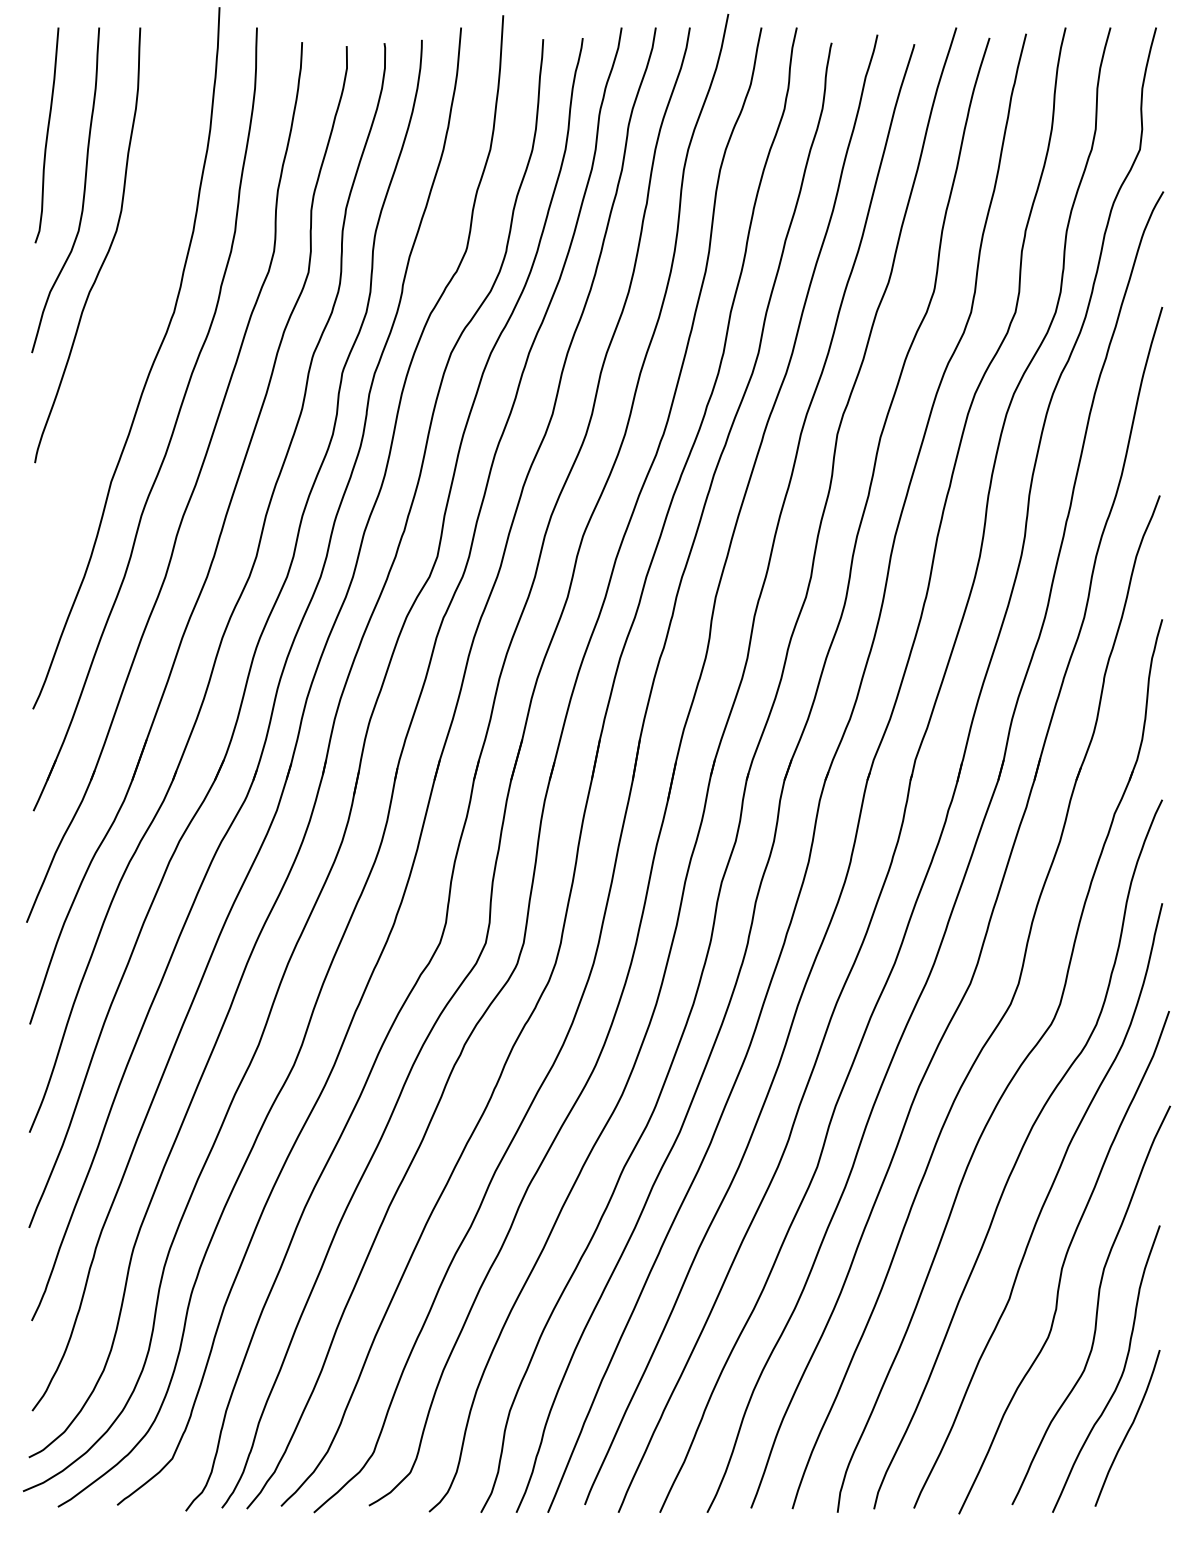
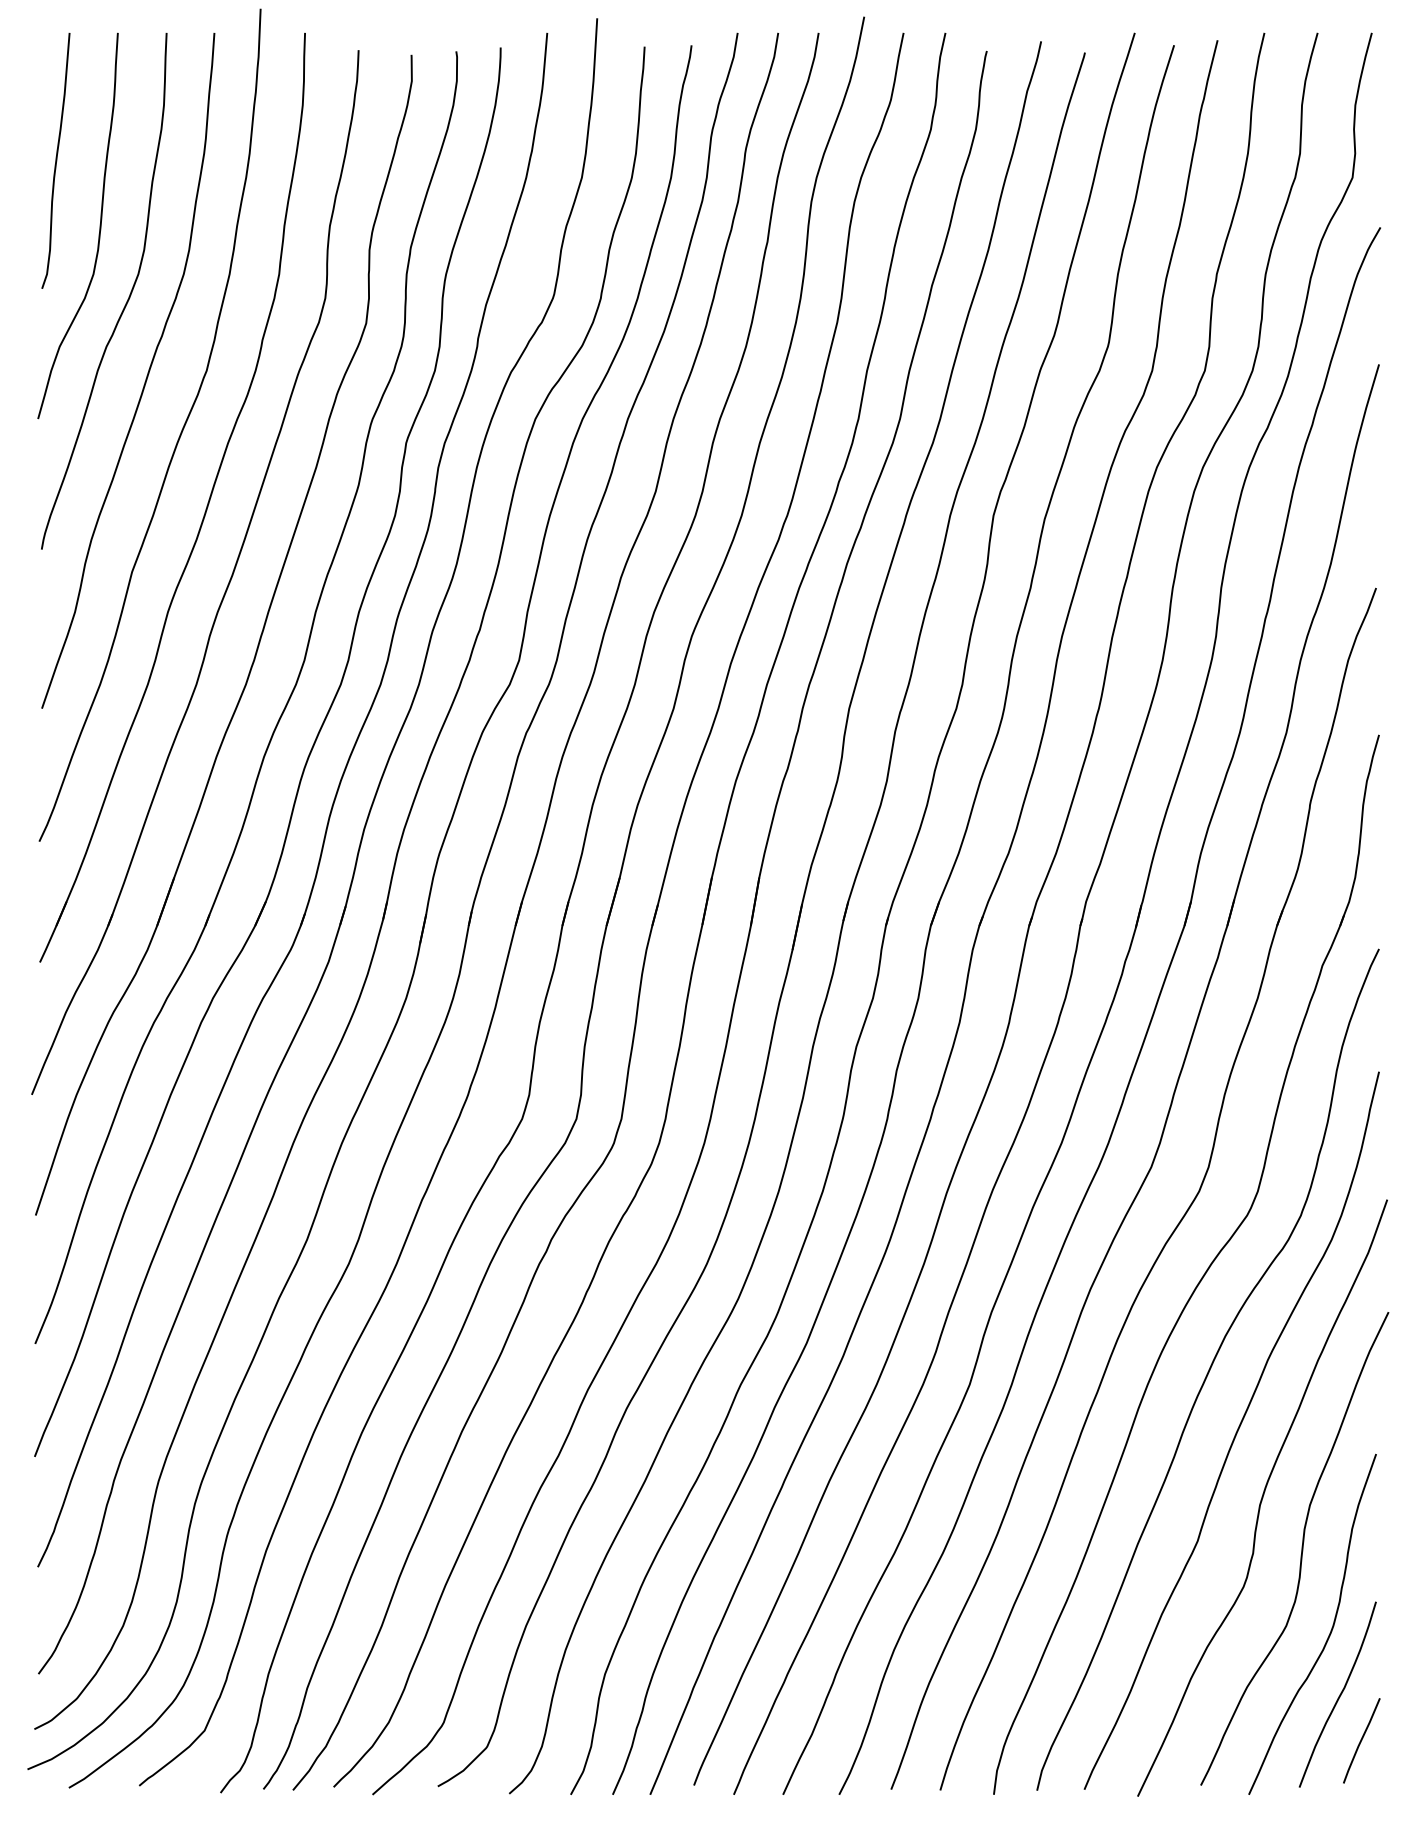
curve: (122, 318) -> (145, 378), added
line: (1147, 1467) -> (1361, 1741), added

